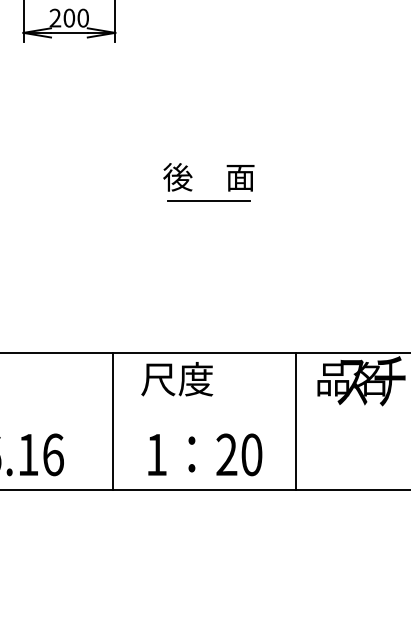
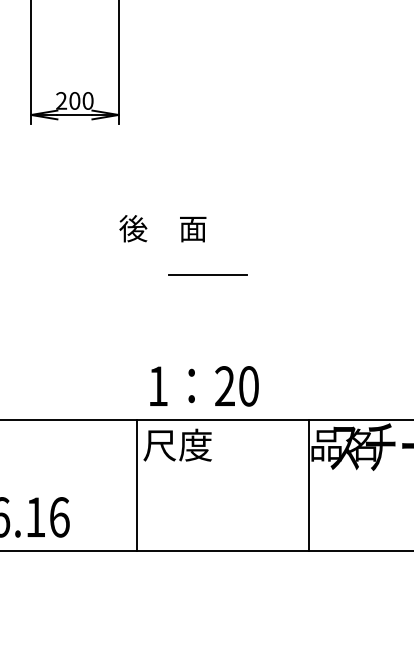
text: (208, 177) -> (162, 228), moved
line: (113, 421) -> (137, 485), moved
line: (296, 421) -> (309, 485), moved
text: (205, 455) -> (204, 386), moved

